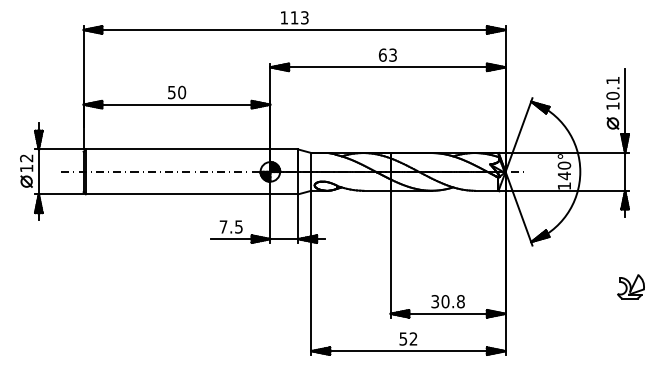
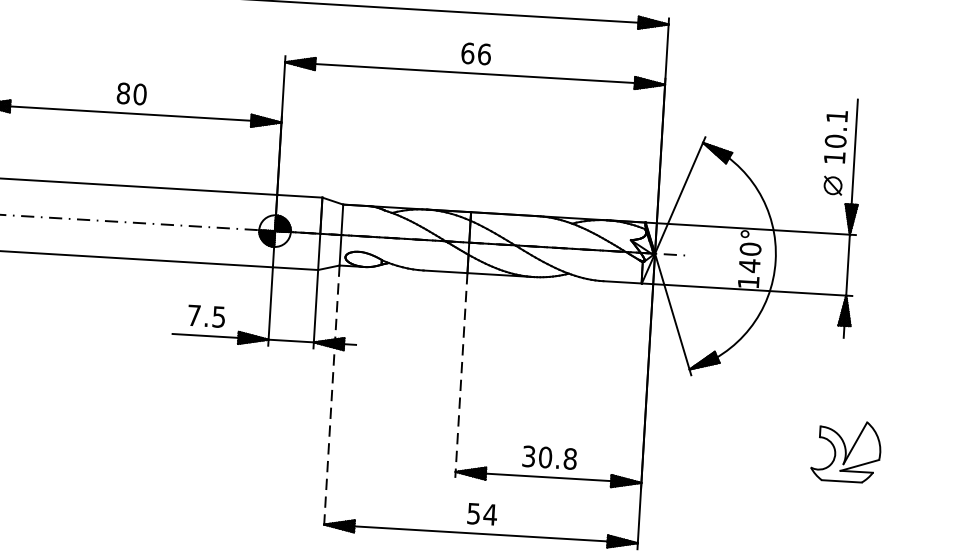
text: (393, 54) -> (485, 53), 63 -> 66
text: (171, 92) -> (123, 93), 50 -> 80
line: (390, 254) -> (461, 376), solid -> dashed
line: (311, 273) -> (331, 399), solid -> dashed
part: (630, 286) -> (845, 450), size x1.6
text: (413, 338) -> (490, 513), 52 -> 54

